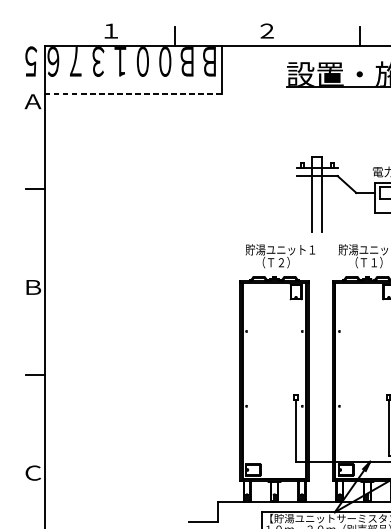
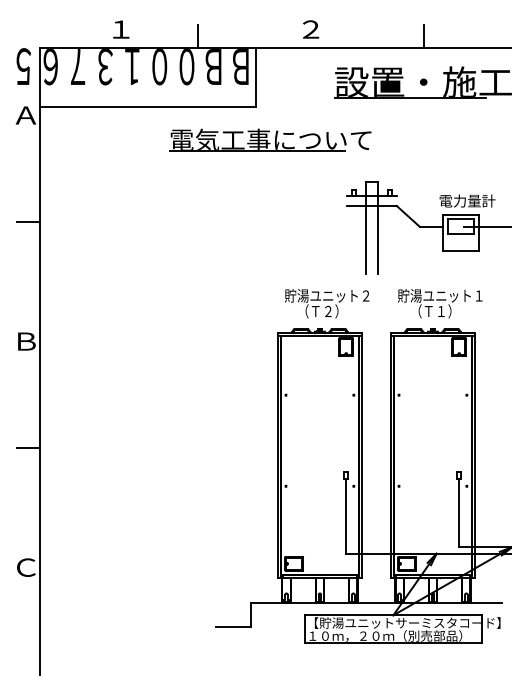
line: (132, 94) -> (147, 106), dashed -> solid
part: (233, 121) -> (270, 139), added
text: (311, 249) -> (365, 295), 貯湯ユニット１ -> 貯湯ユニット２

